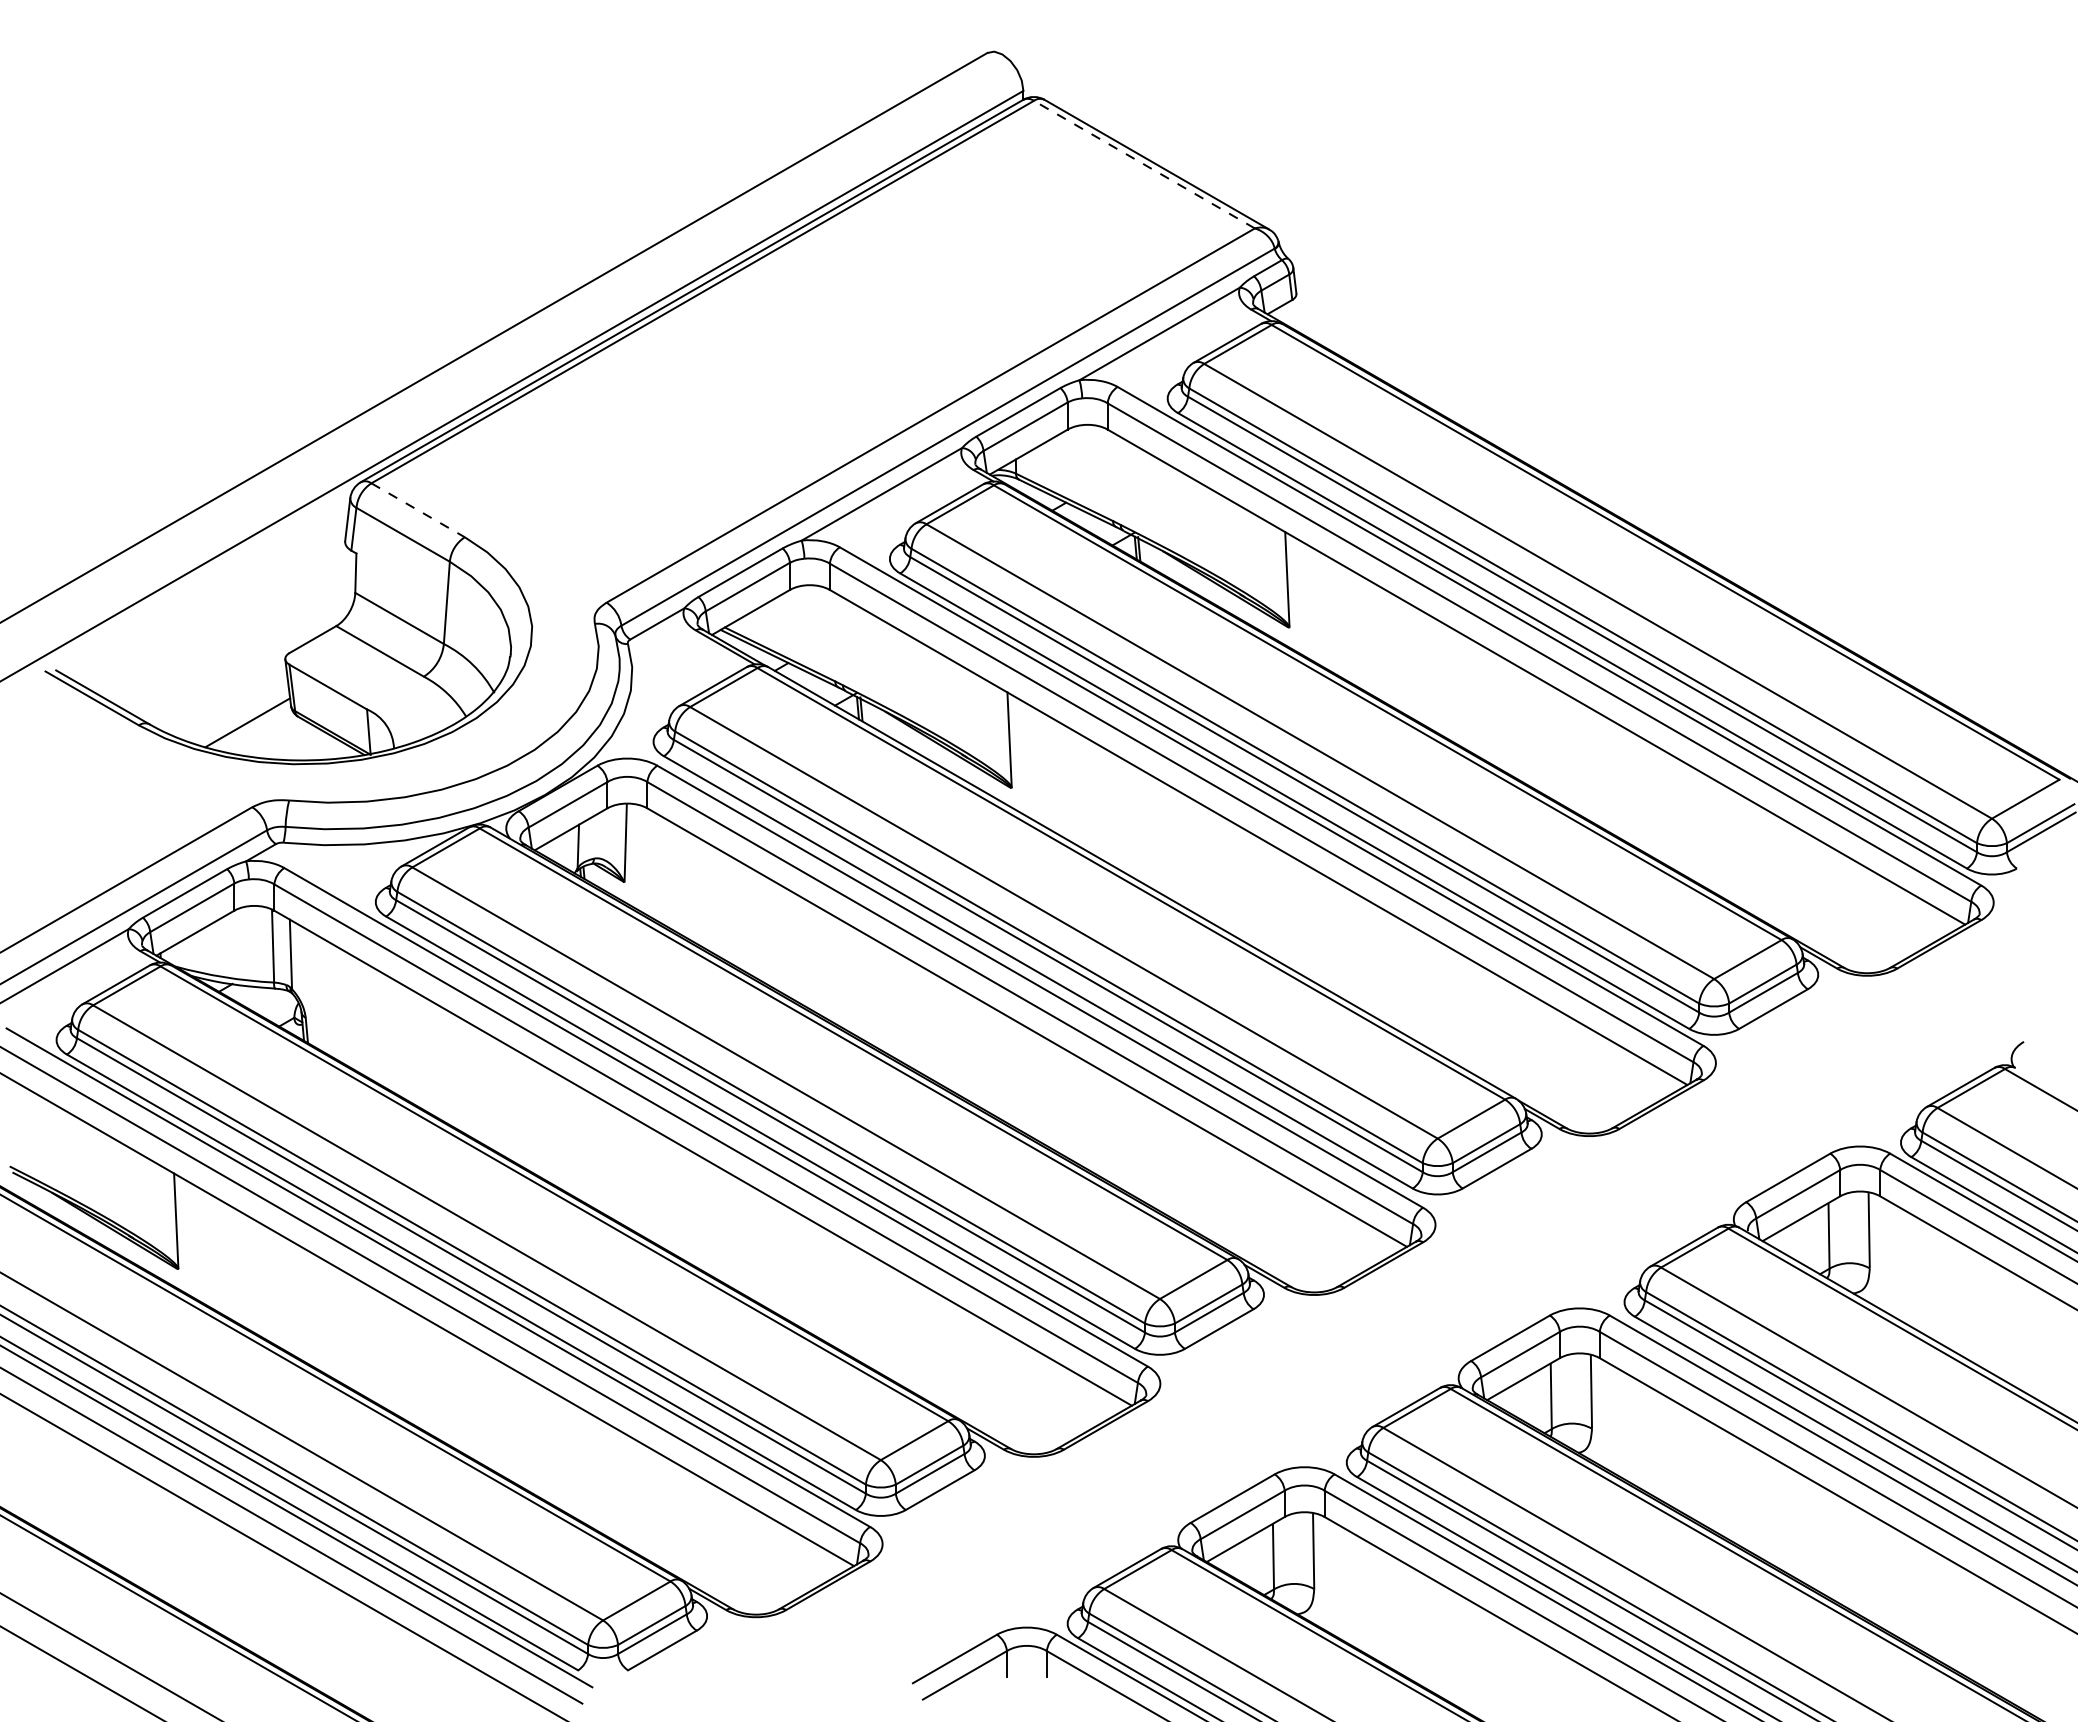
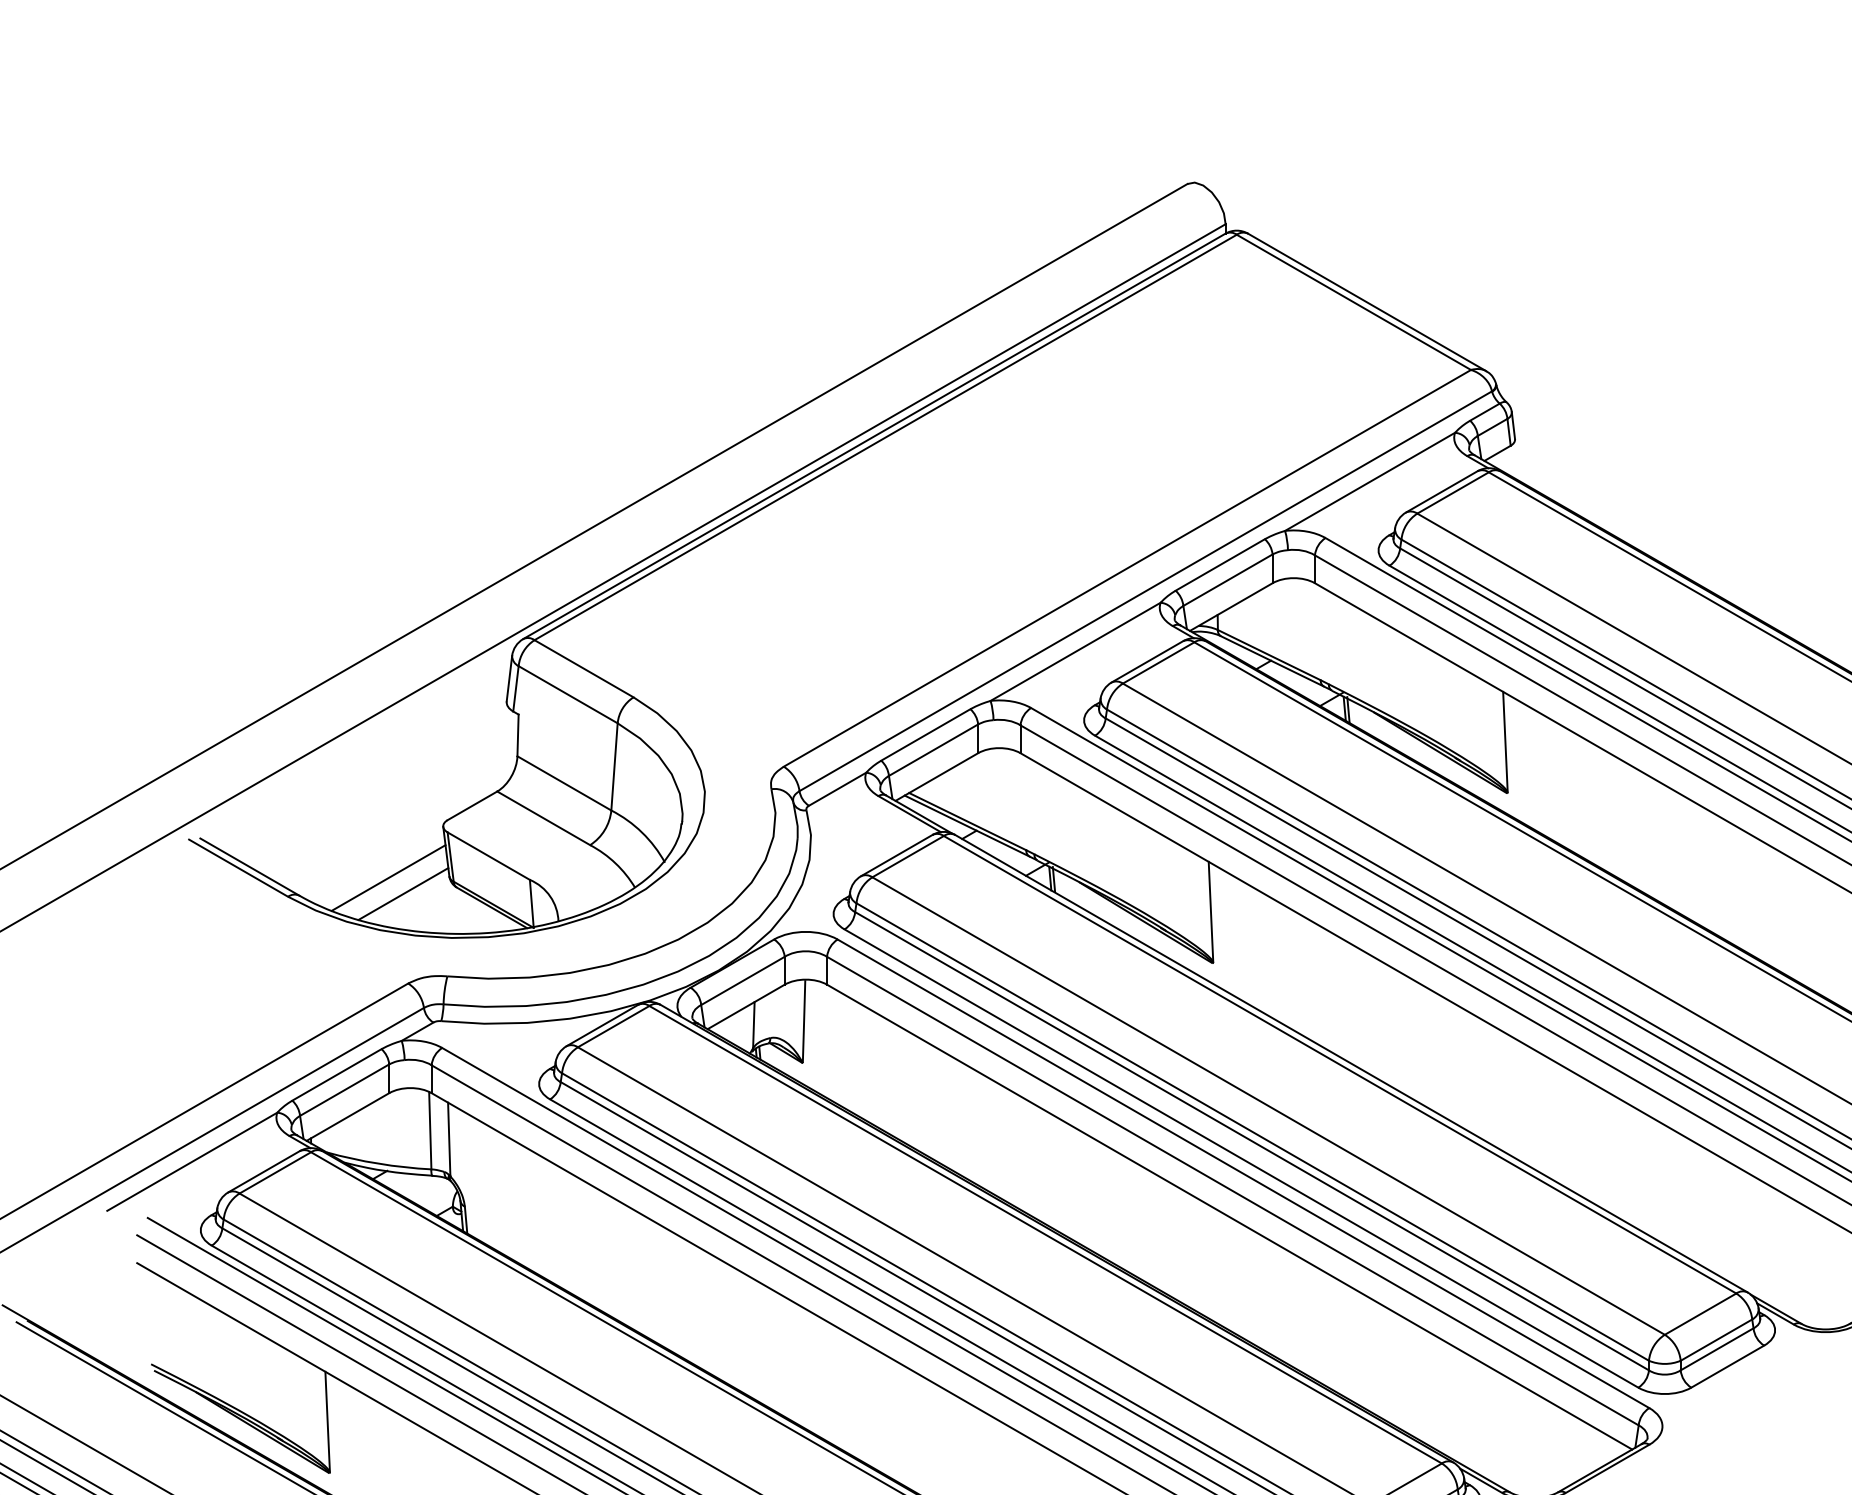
line: (1144, 164) -> (1353, 302), dashed -> solid
line: (418, 510) -> (584, 668), dashed -> solid
line: (233, 707) -> (388, 877), added

